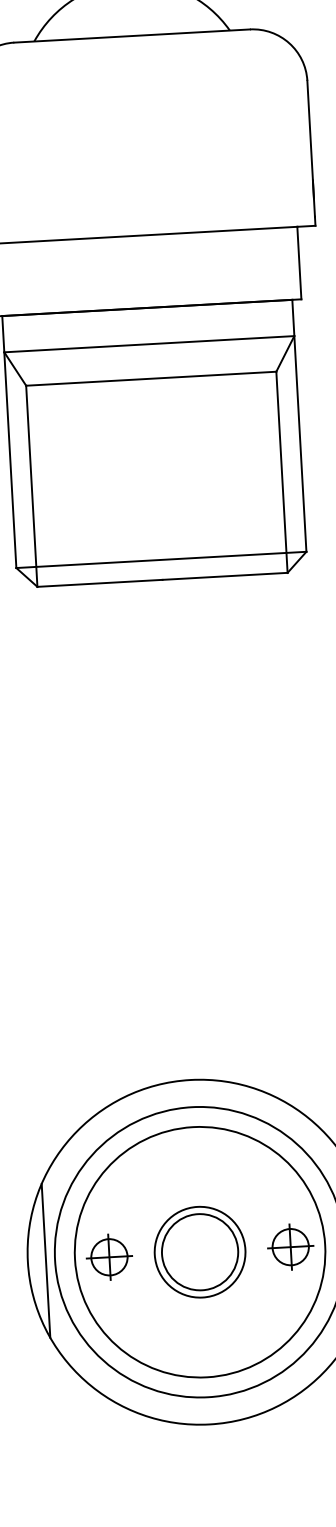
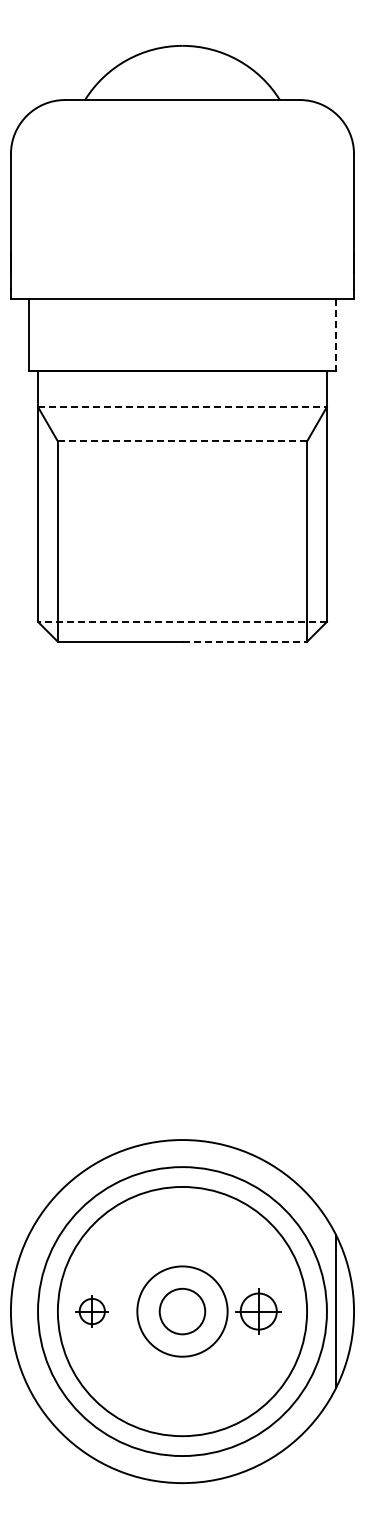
line: (298, 263) -> (335, 335), solid -> dashed
line: (149, 344) -> (182, 407), solid -> dashed
line: (151, 378) -> (182, 441), solid -> dashed
line: (160, 559) -> (181, 621), solid -> dashed
line: (225, 576) -> (245, 641), solid -> dashed
part: (290, 1247) -> (258, 1311), moved
circle: (200, 1252) -> (182, 1311), size x0.6
part: (109, 1257) -> (92, 1311), size x0.7
line: (46, 1260) -> (29, 1311), removed

